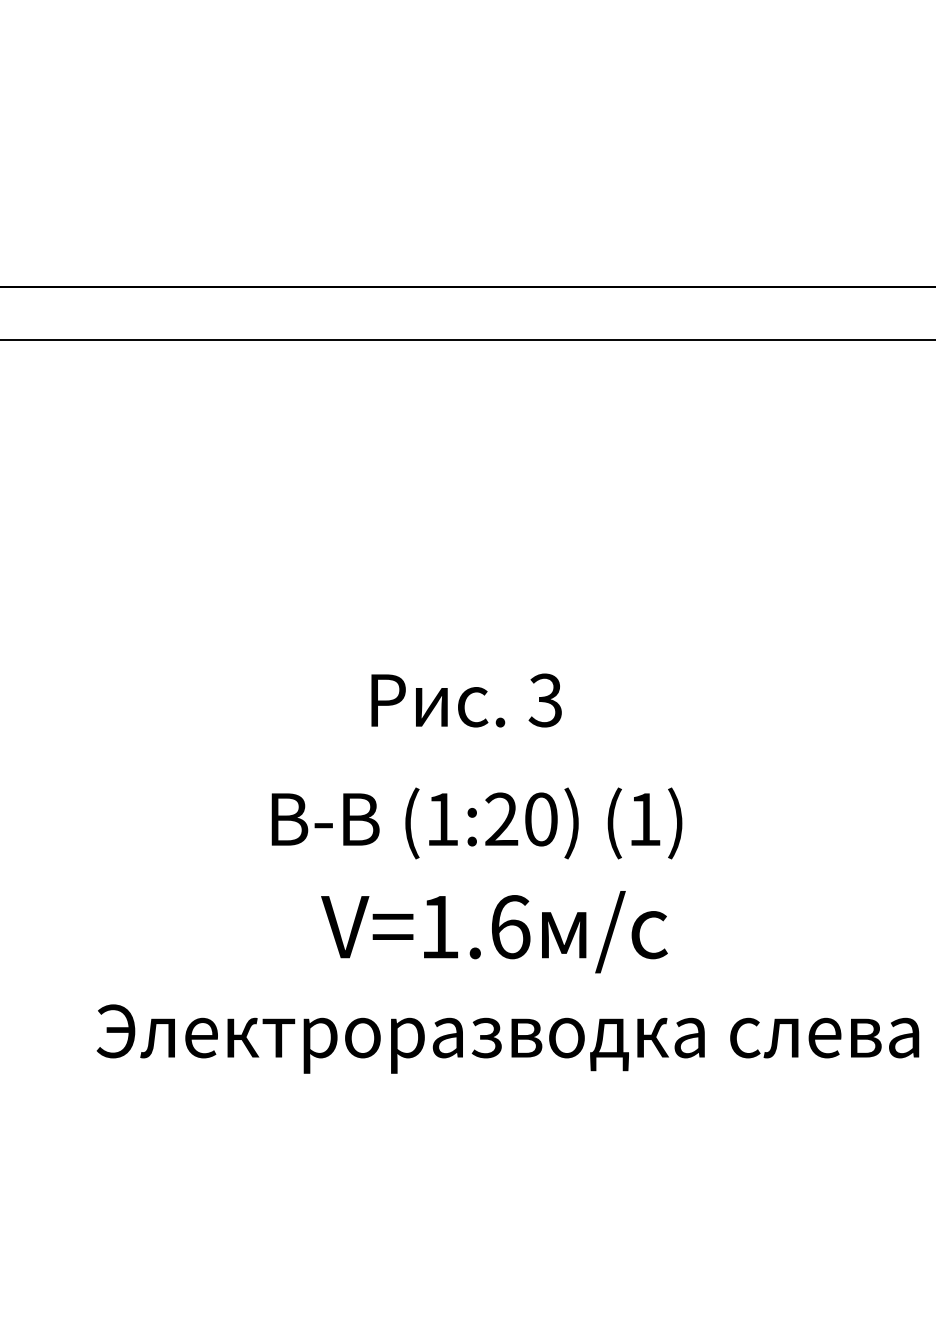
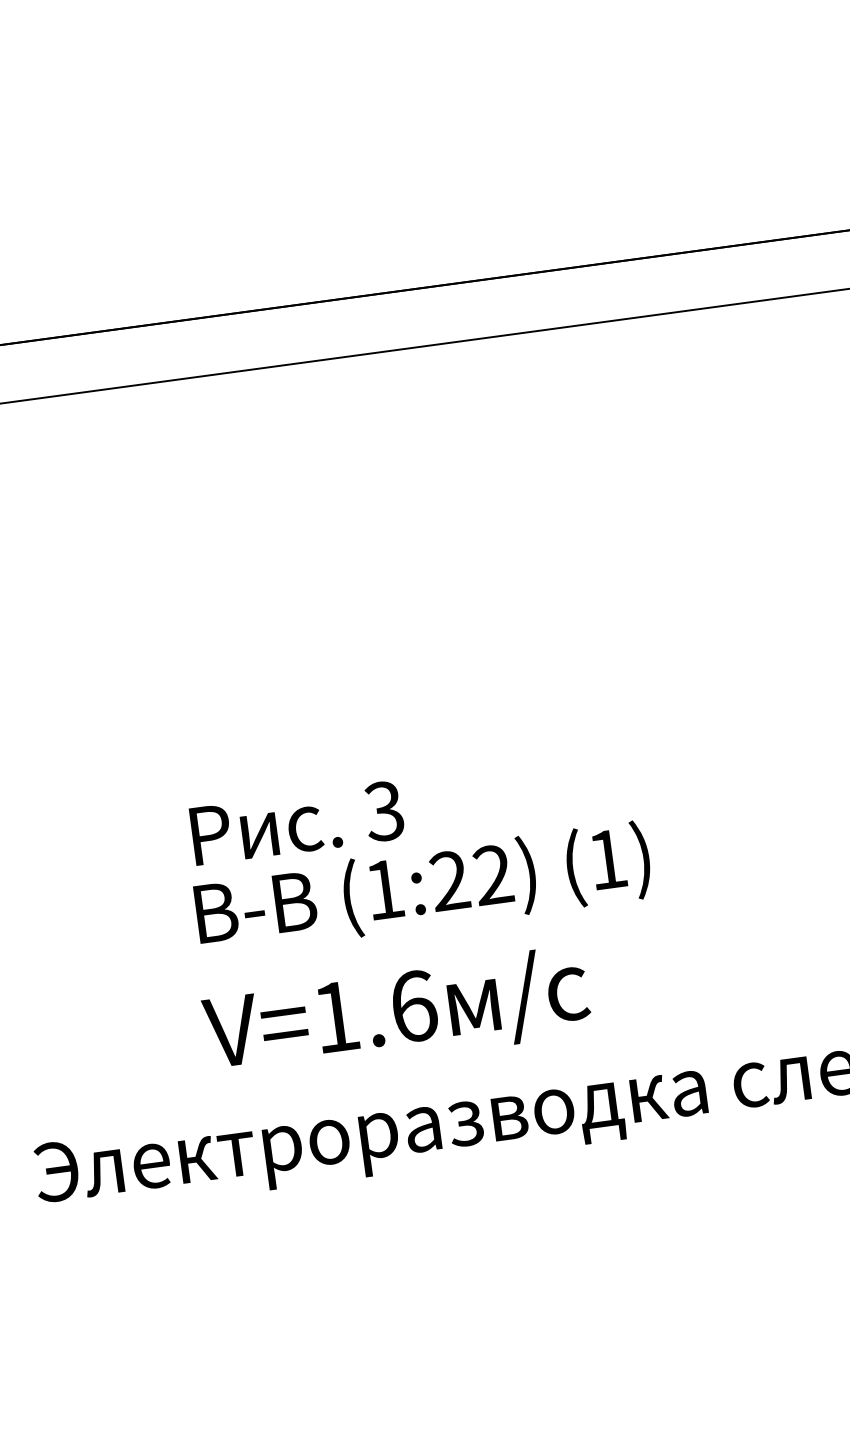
text: (466, 700) -> (297, 823), moved
text: (540, 819) -> (492, 875), (1:20) -> (1:22)
text: (494, 932) -> (397, 1014), moved

